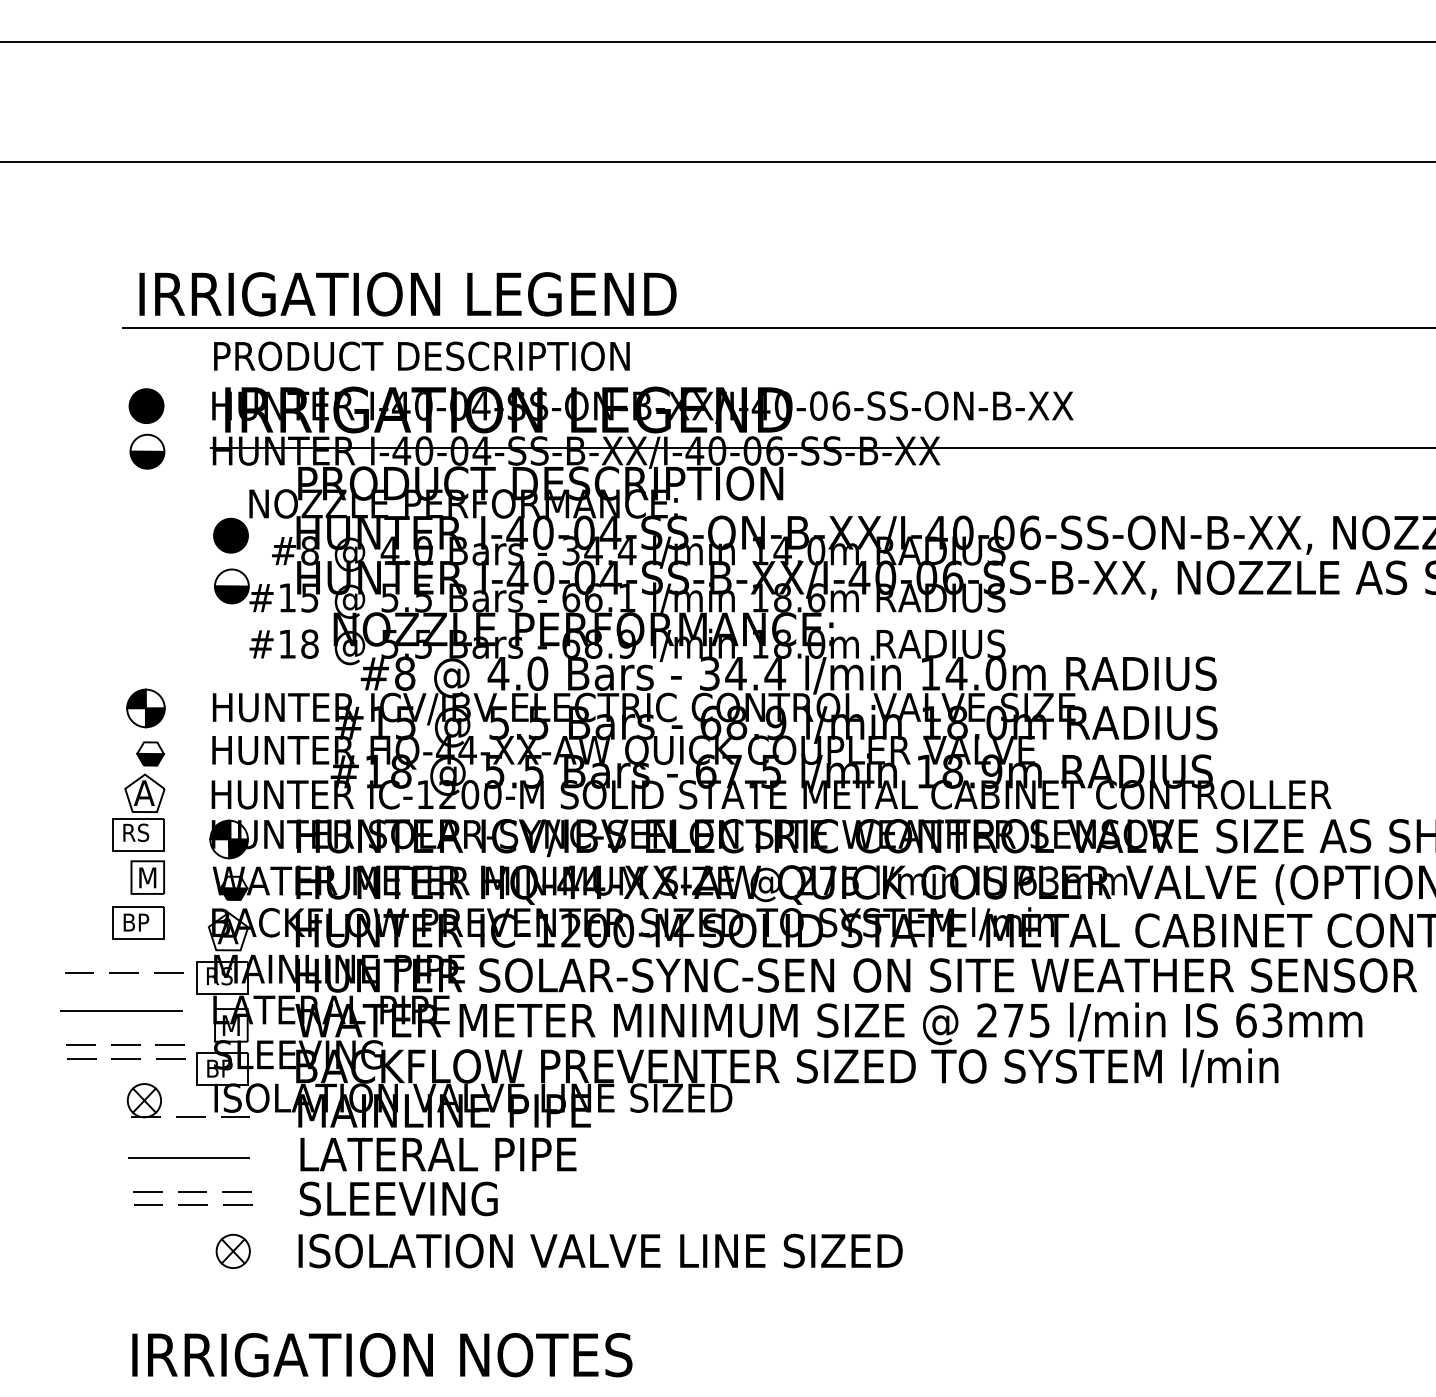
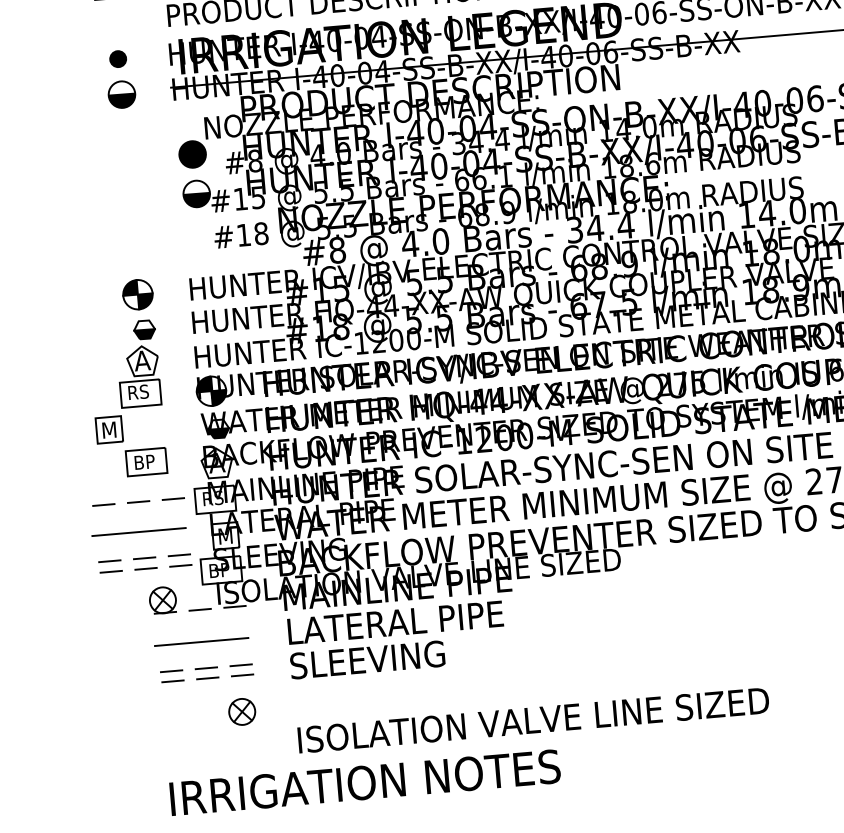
part: (146, 405) -> (118, 58), size x0.6
part: (147, 877) -> (109, 429), moved
text: (600, 1250) -> (533, 719), moved

